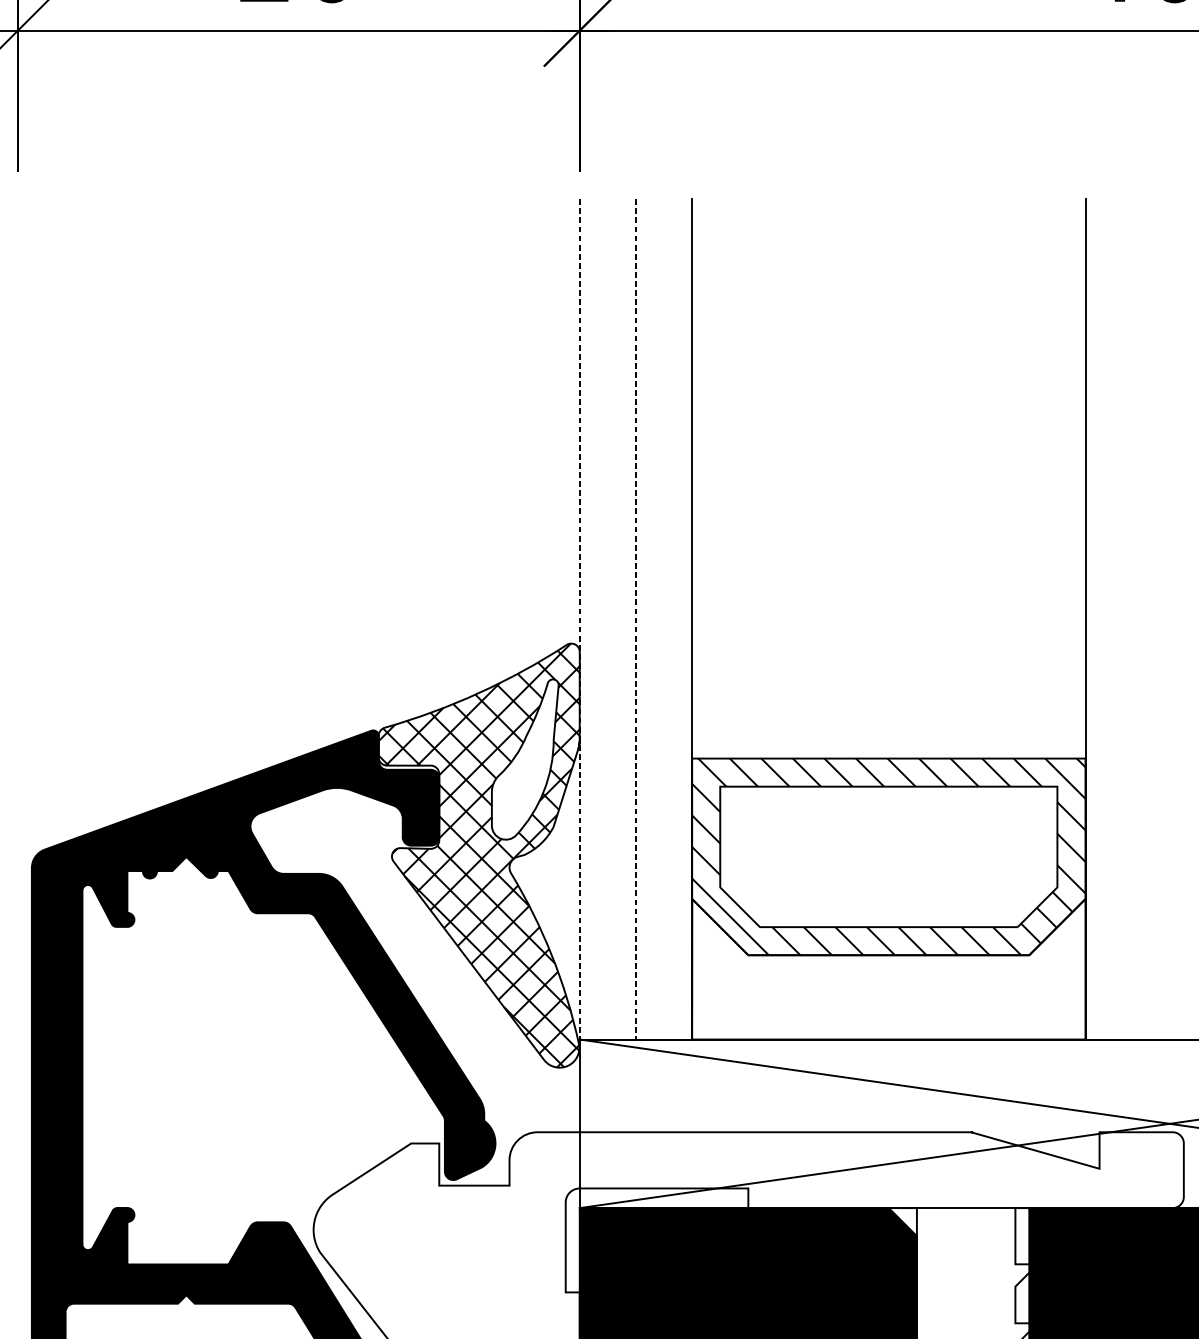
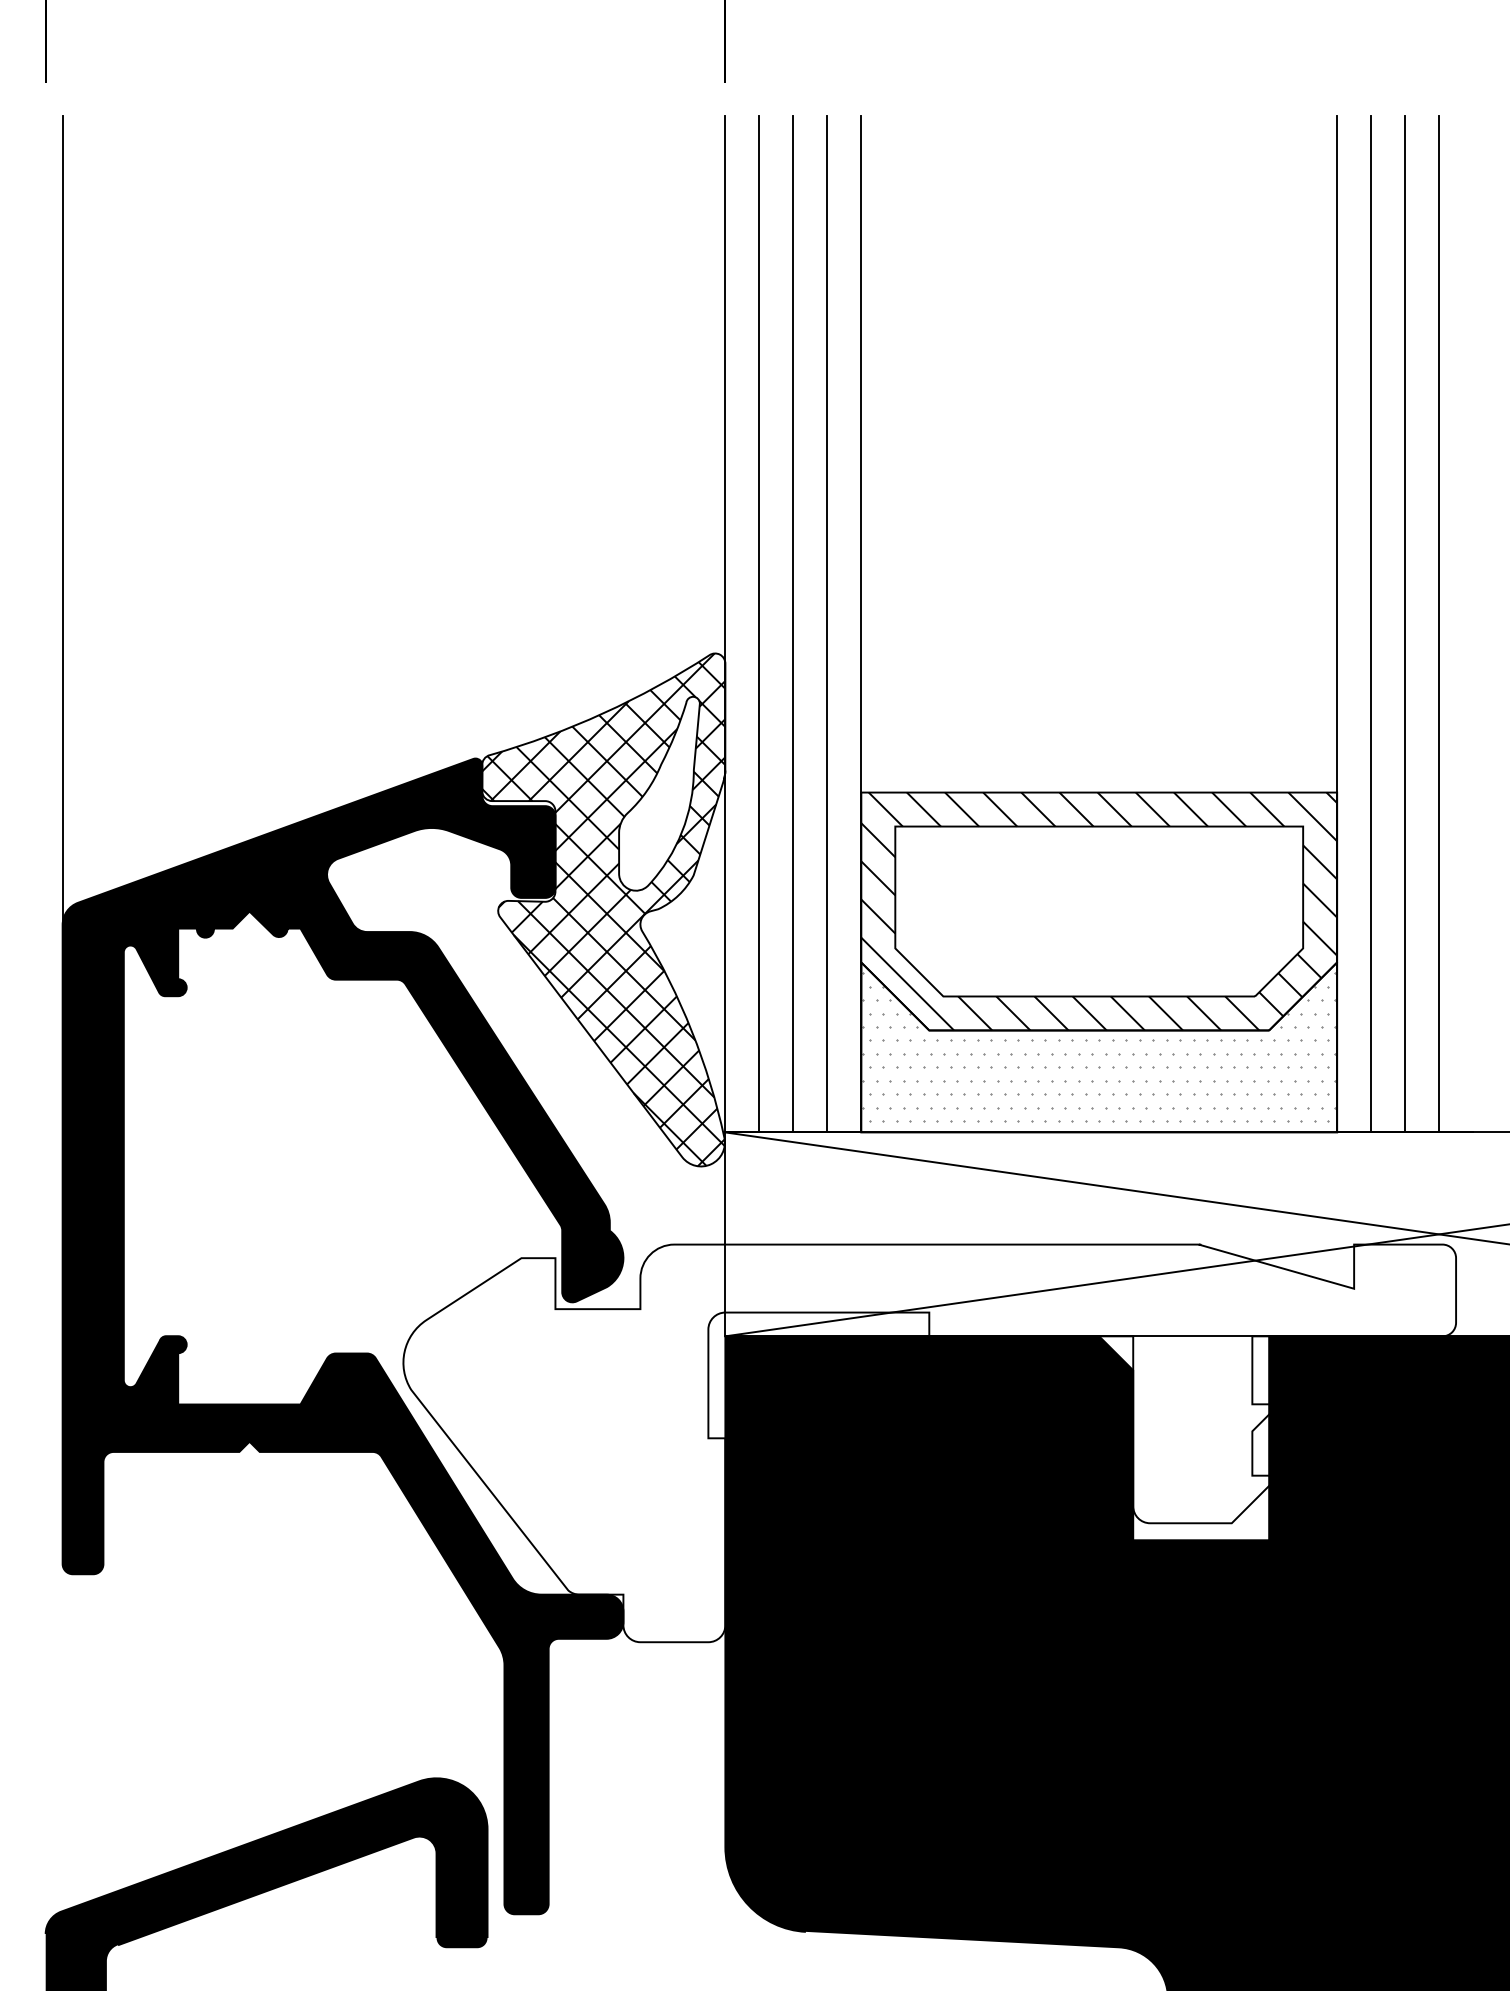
line: (31, 533) -> (62, 520), added
line: (579, 619) -> (725, 624), dashed -> solid
line: (607, 619) -> (759, 624), added
line: (636, 619) -> (793, 624), dashed -> solid
line: (664, 619) -> (827, 624), added
line: (1113, 619) -> (1371, 624), added
line: (1142, 619) -> (1405, 624), added
line: (1170, 619) -> (1439, 624), added
hatch: (889, 969) -> (1099, 1047), added

